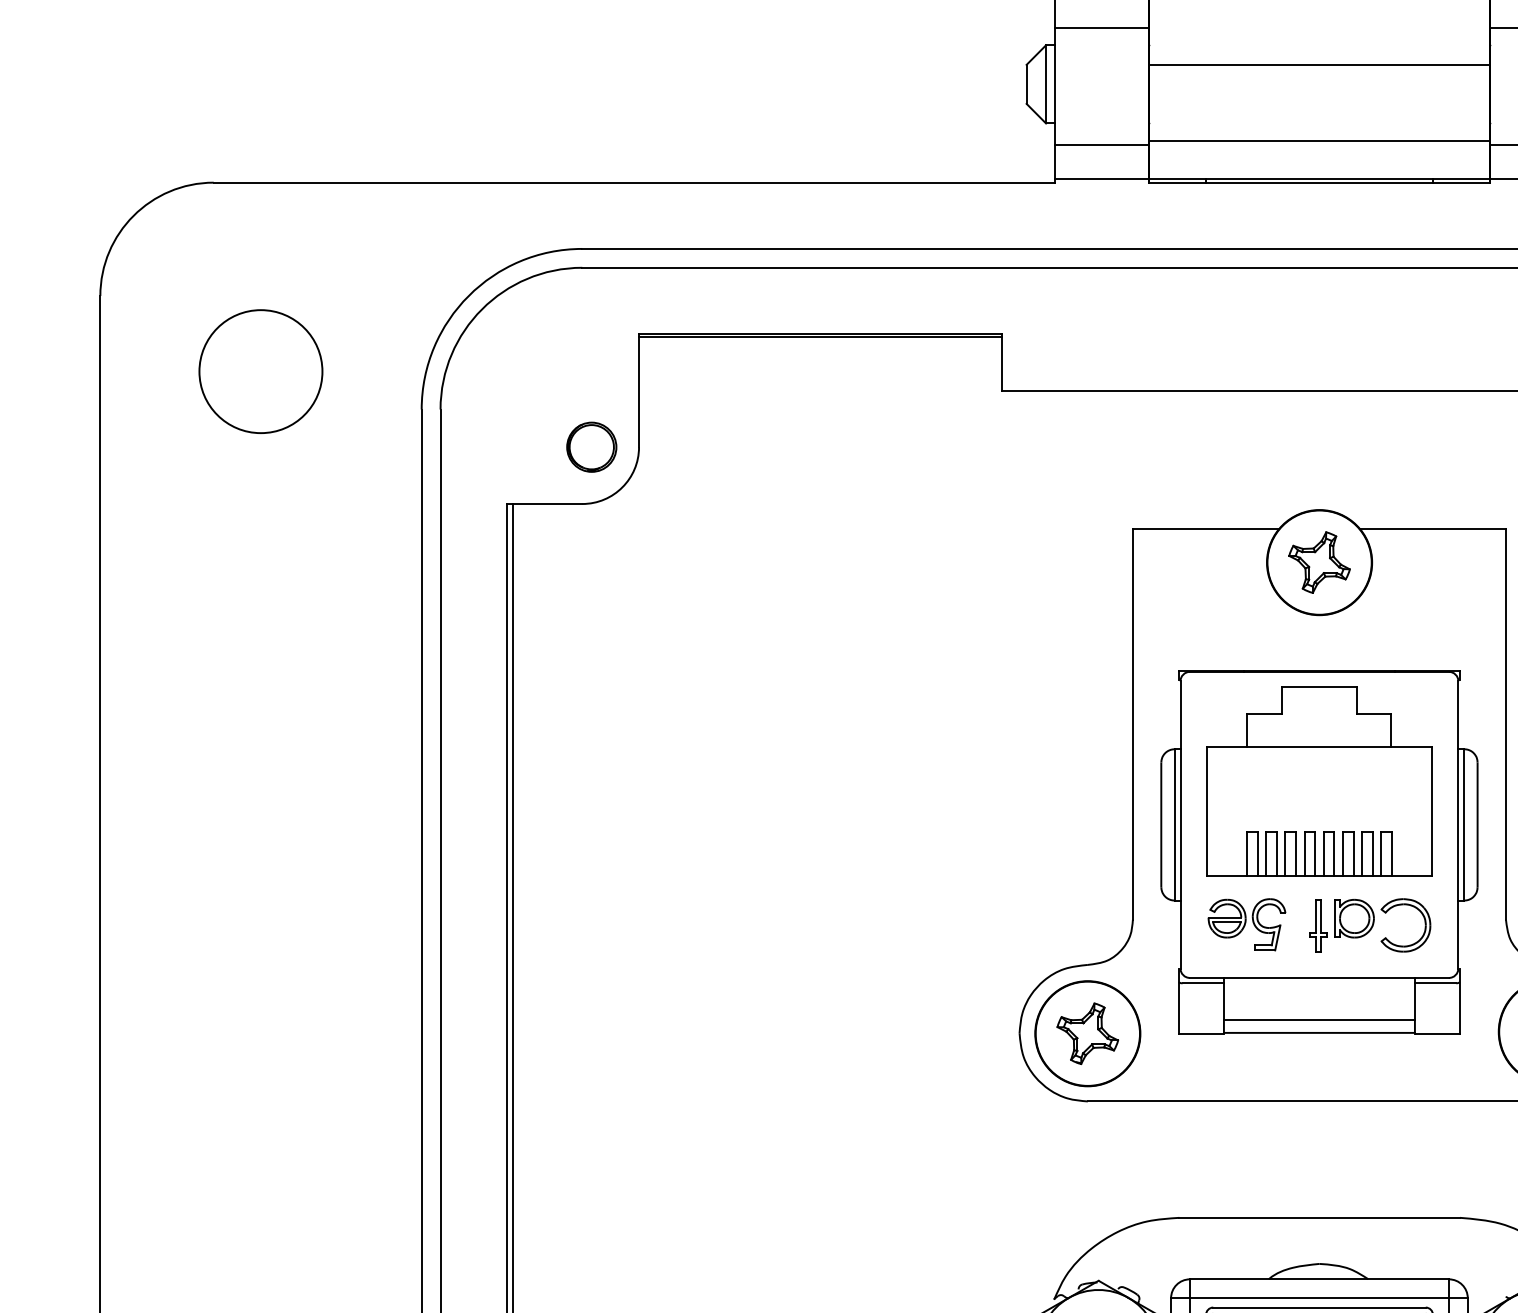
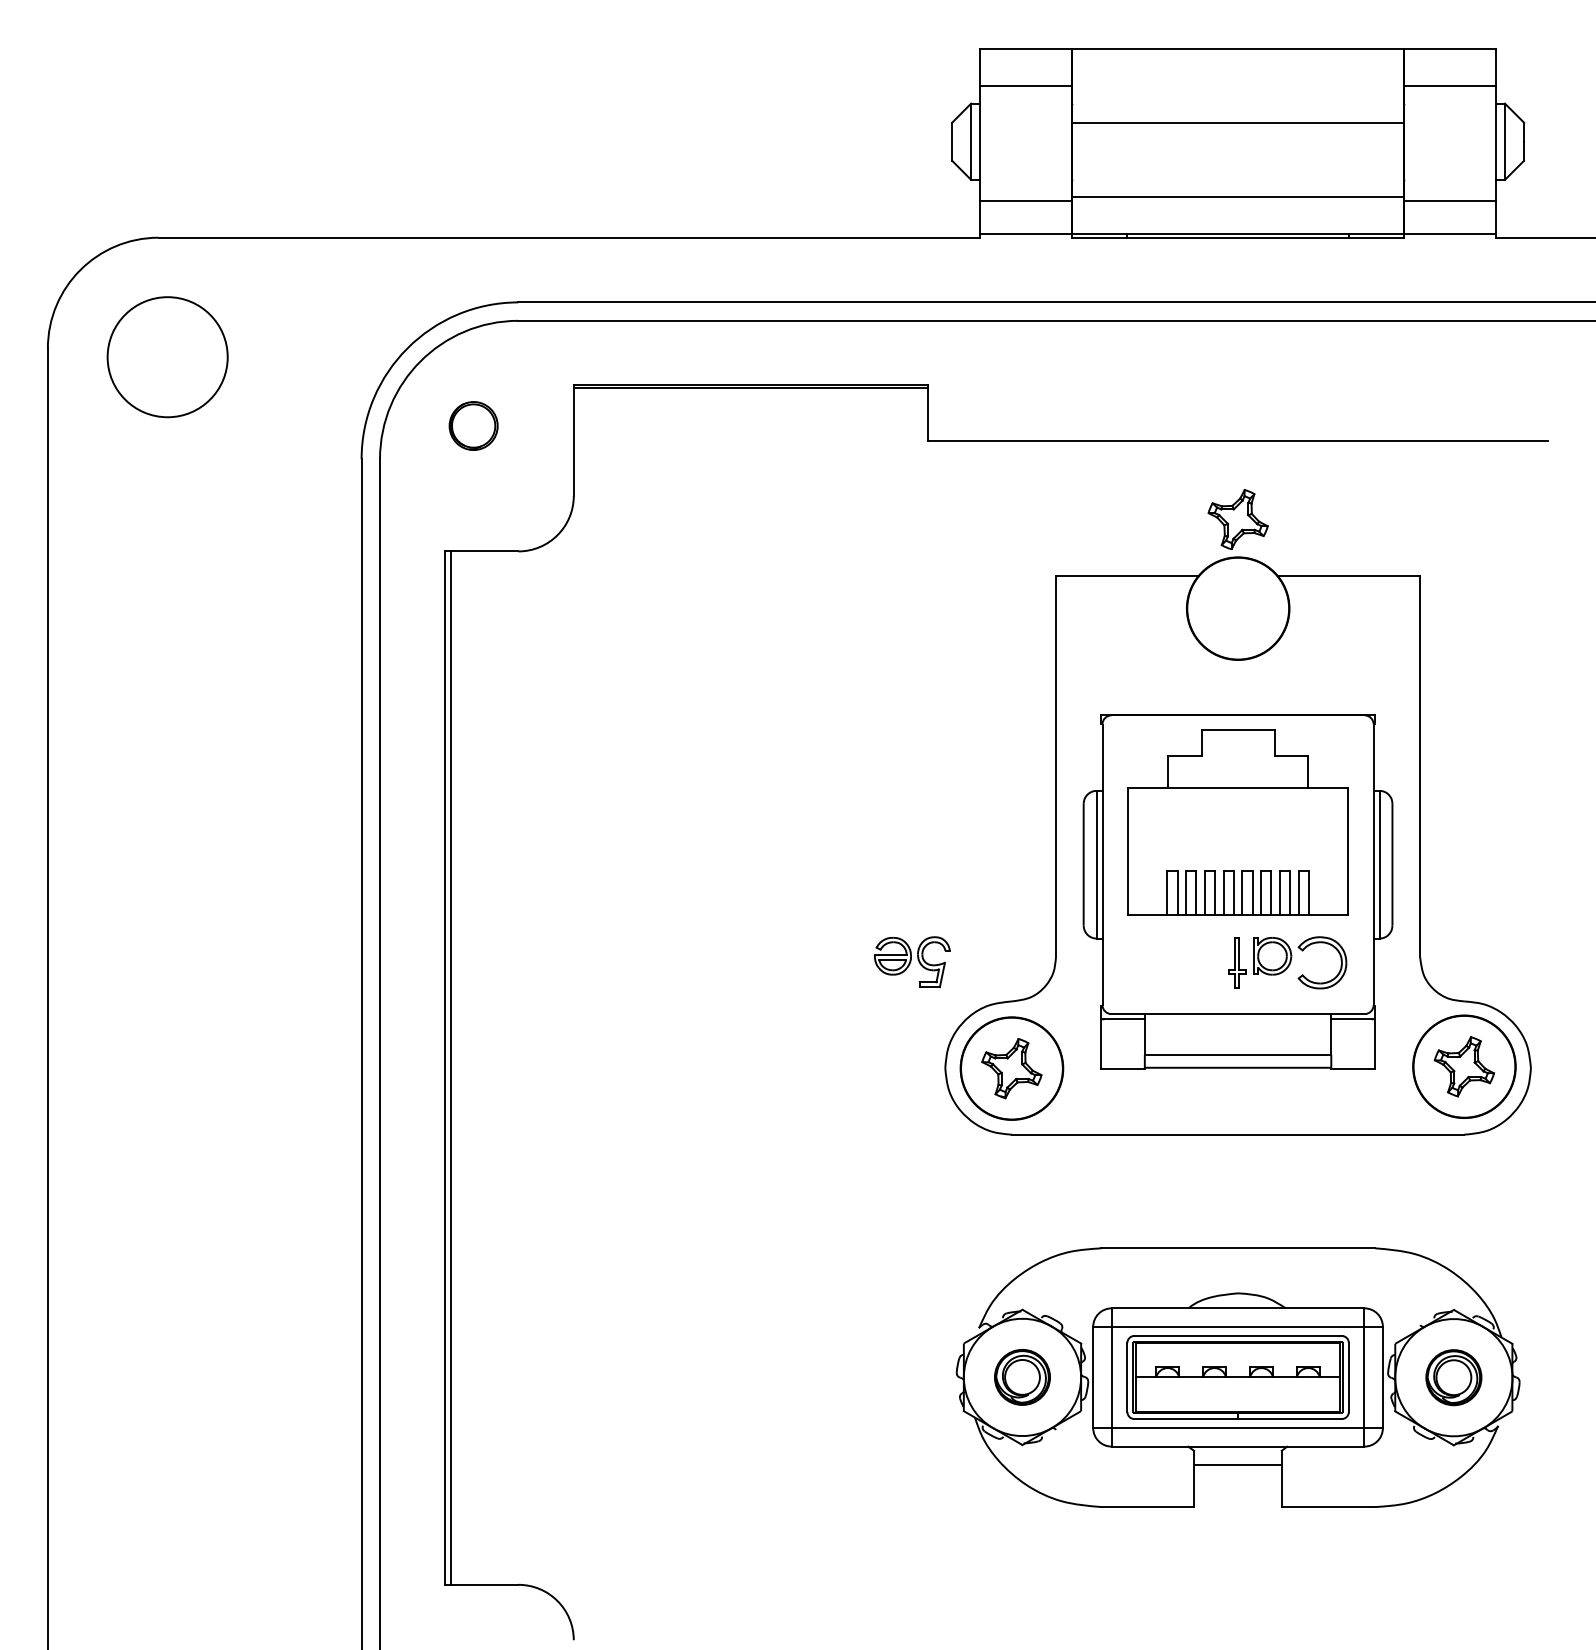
circle: (260, 371) -> (167, 357), moved
part: (591, 446) -> (473, 425), moved
part: (1318, 562) -> (1237, 519), moved
part: (1247, 925) -> (912, 962), moved

